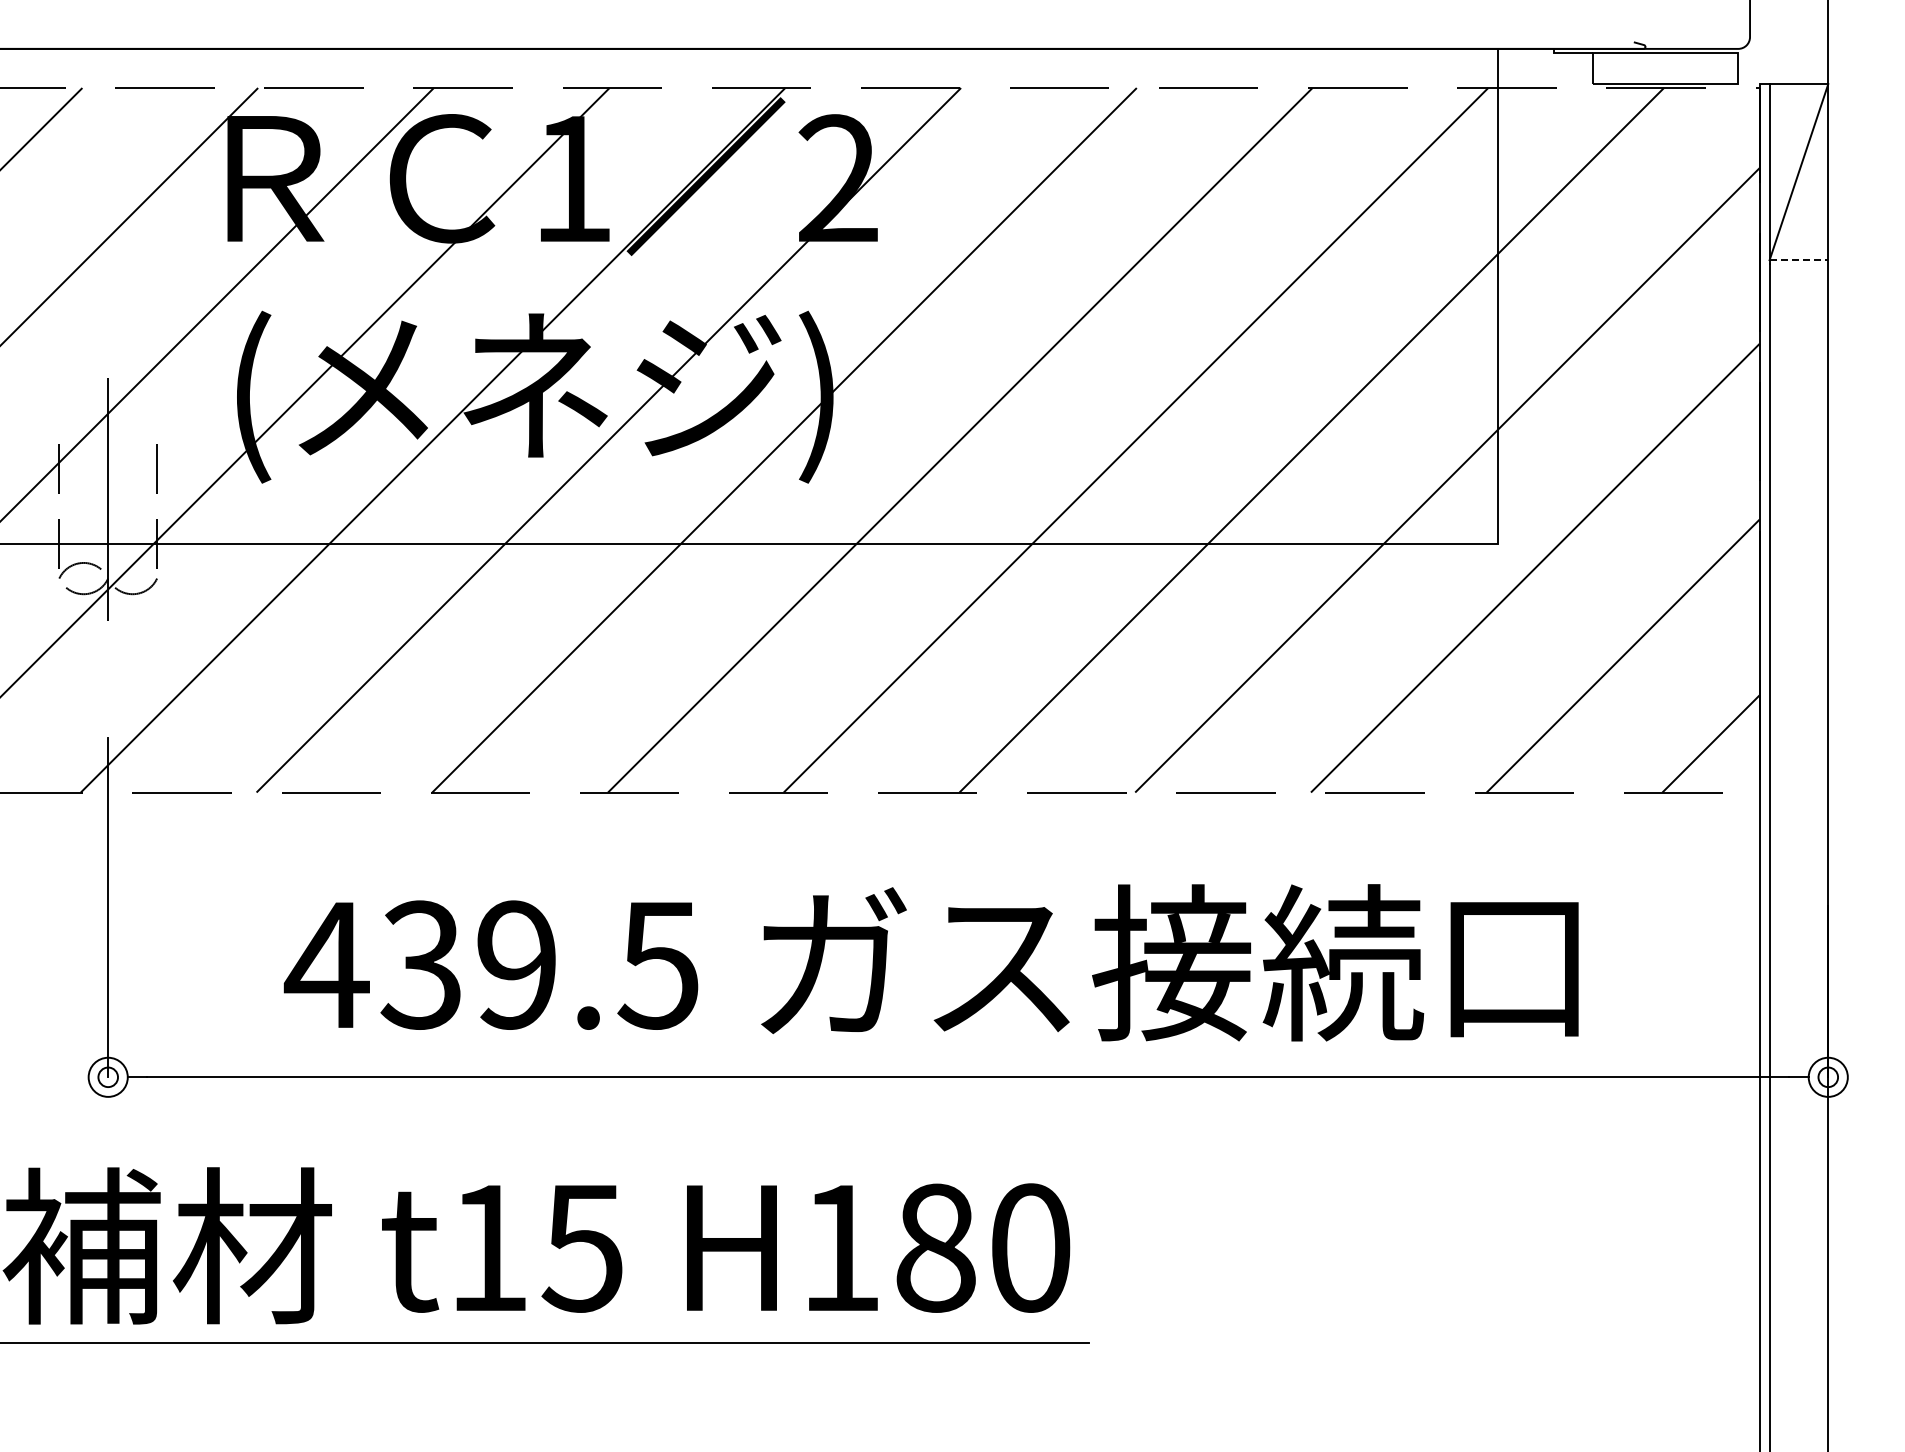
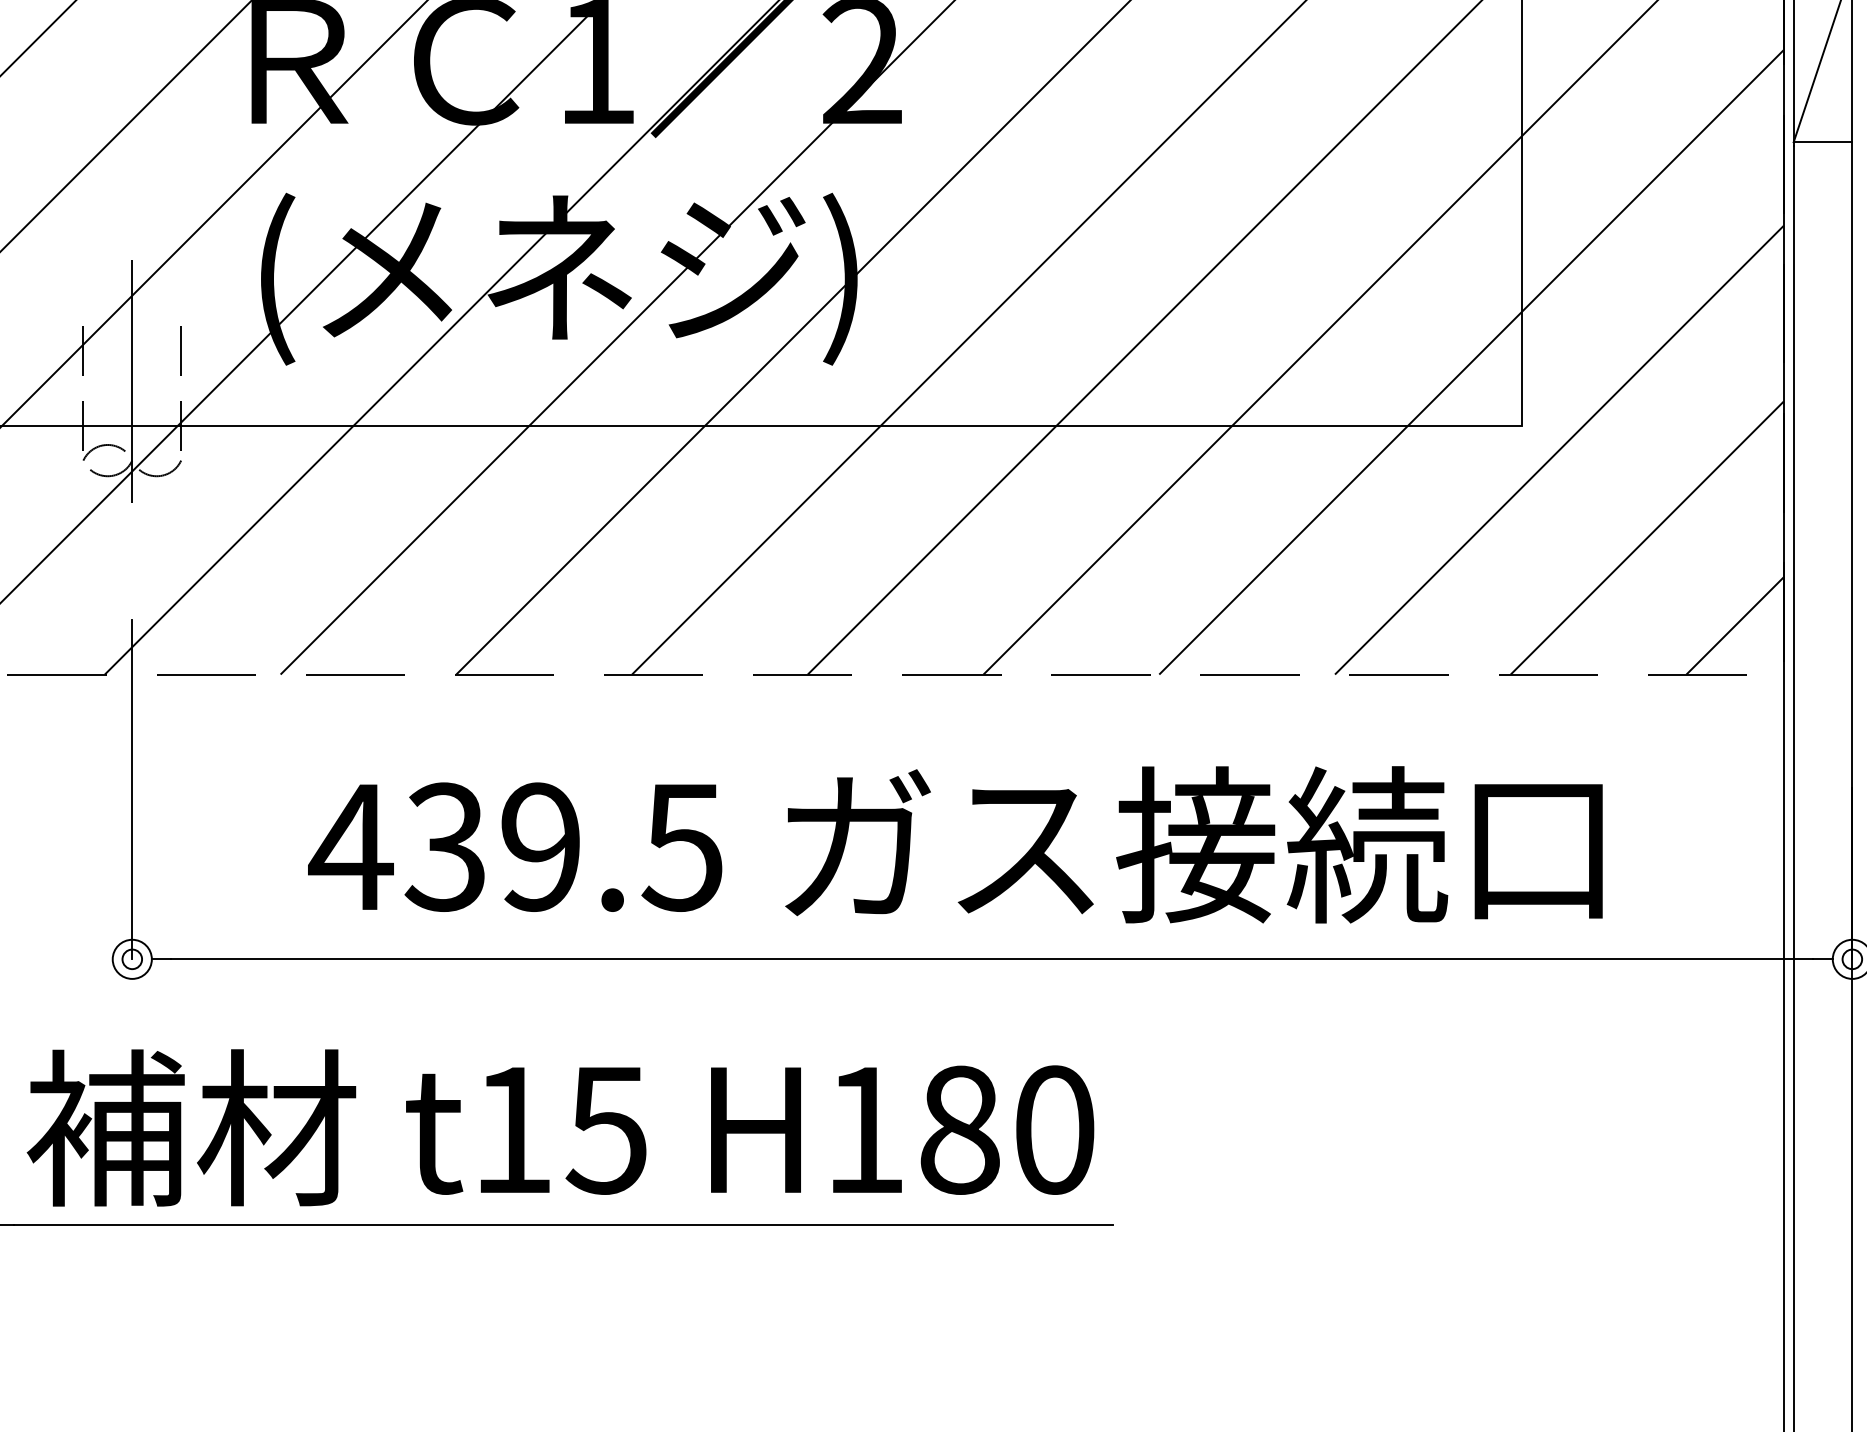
line: (1799, 260) -> (1823, 142), dashed -> solid

